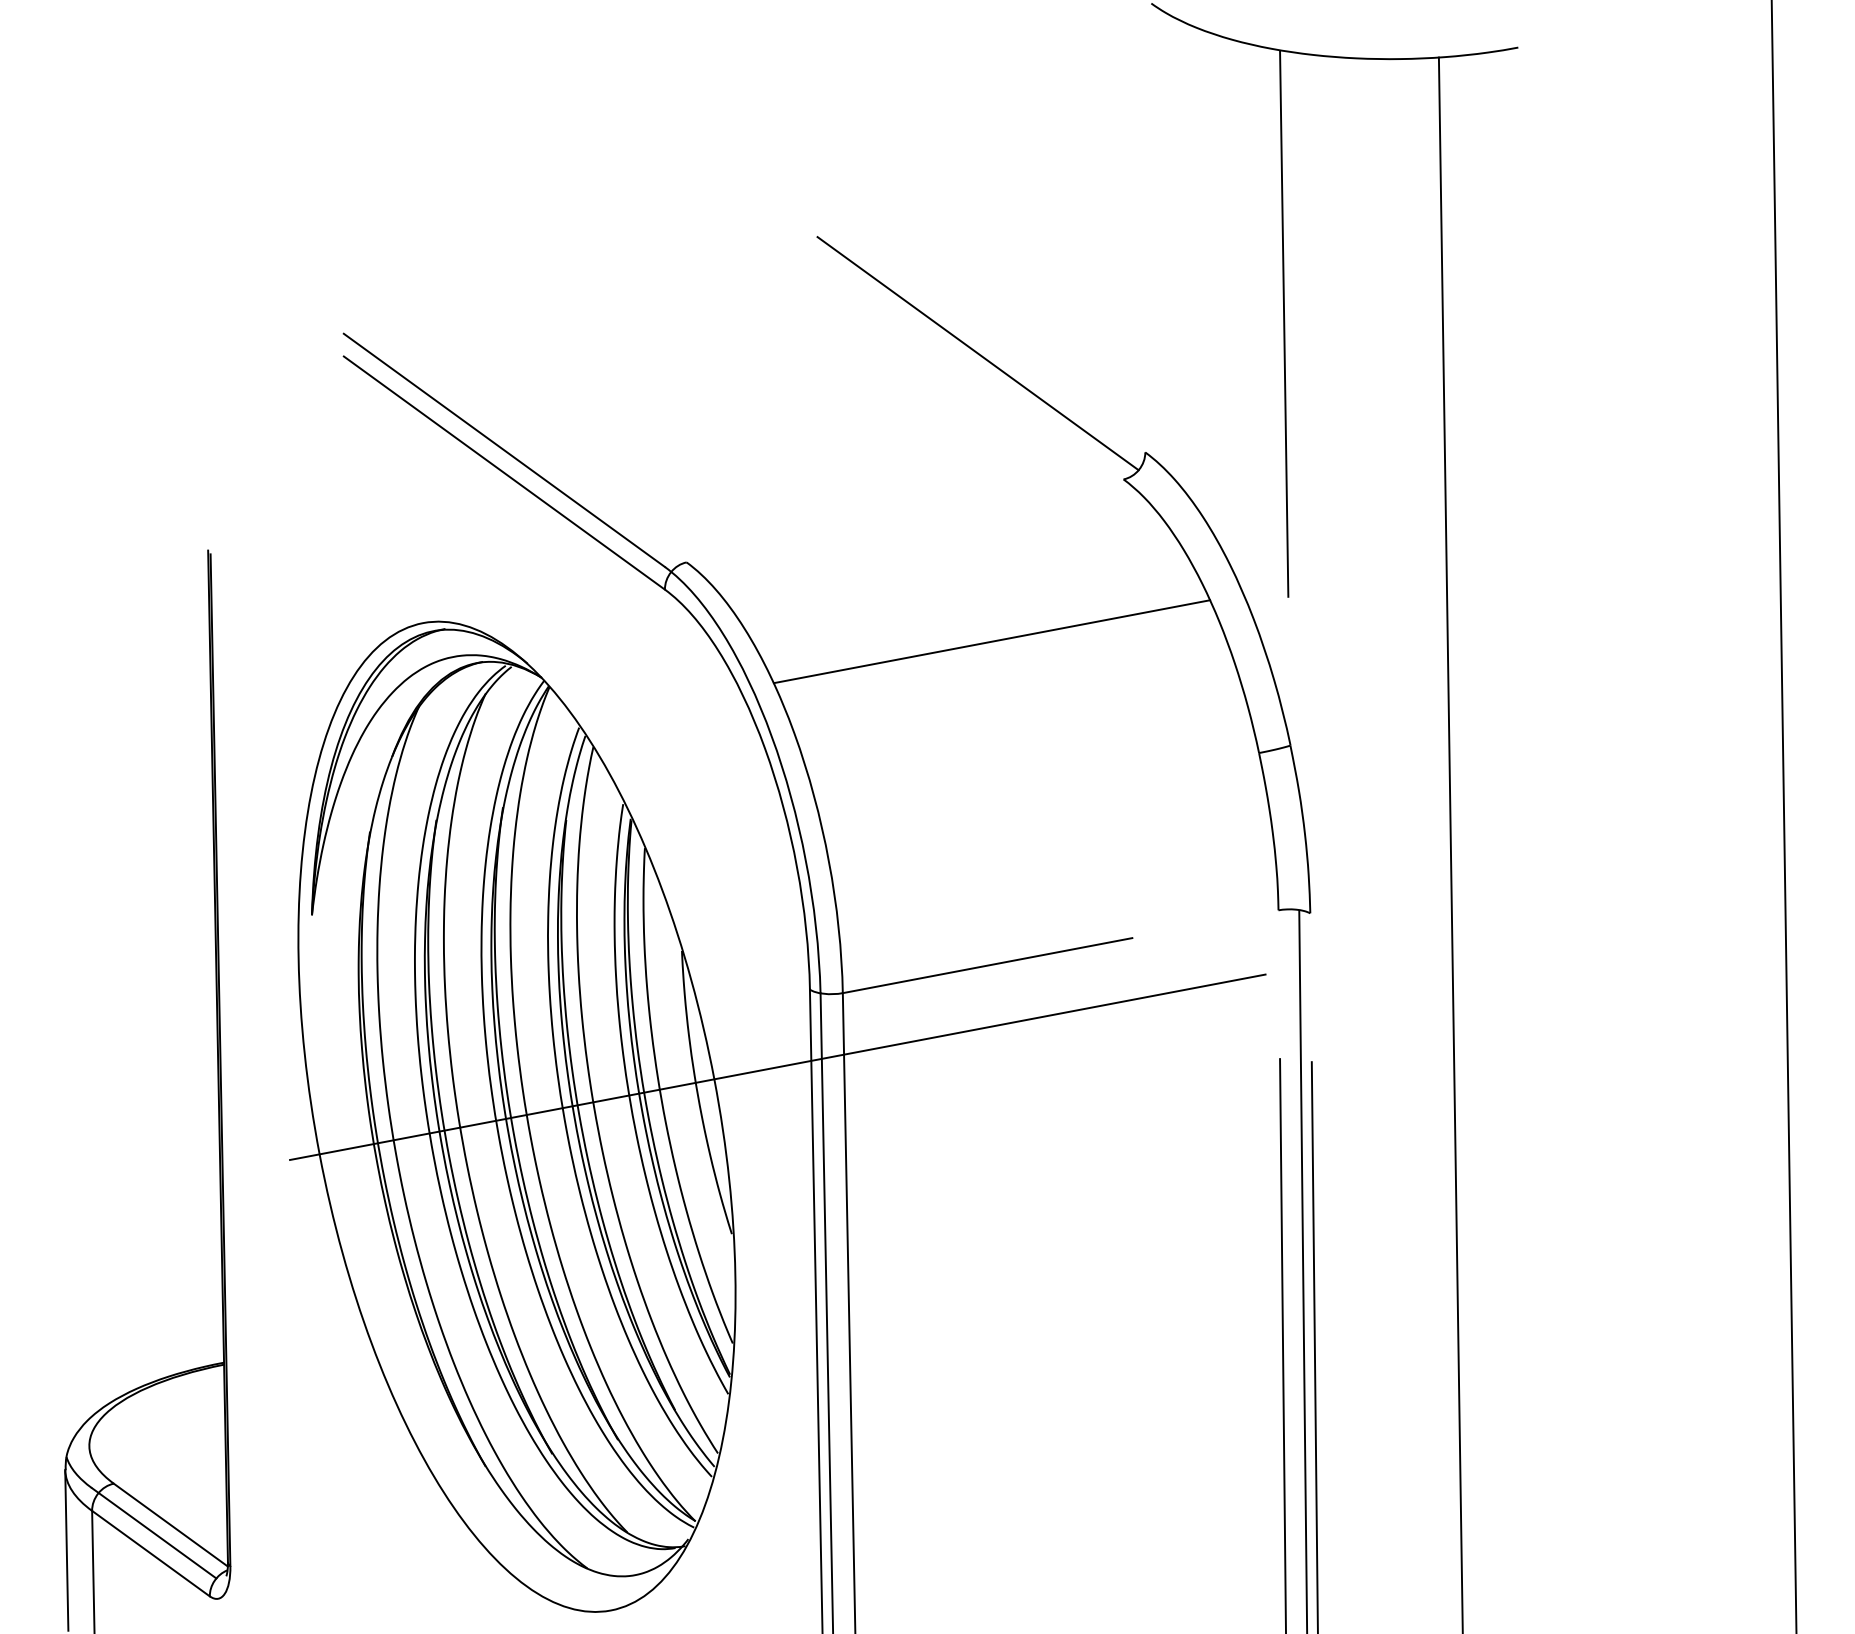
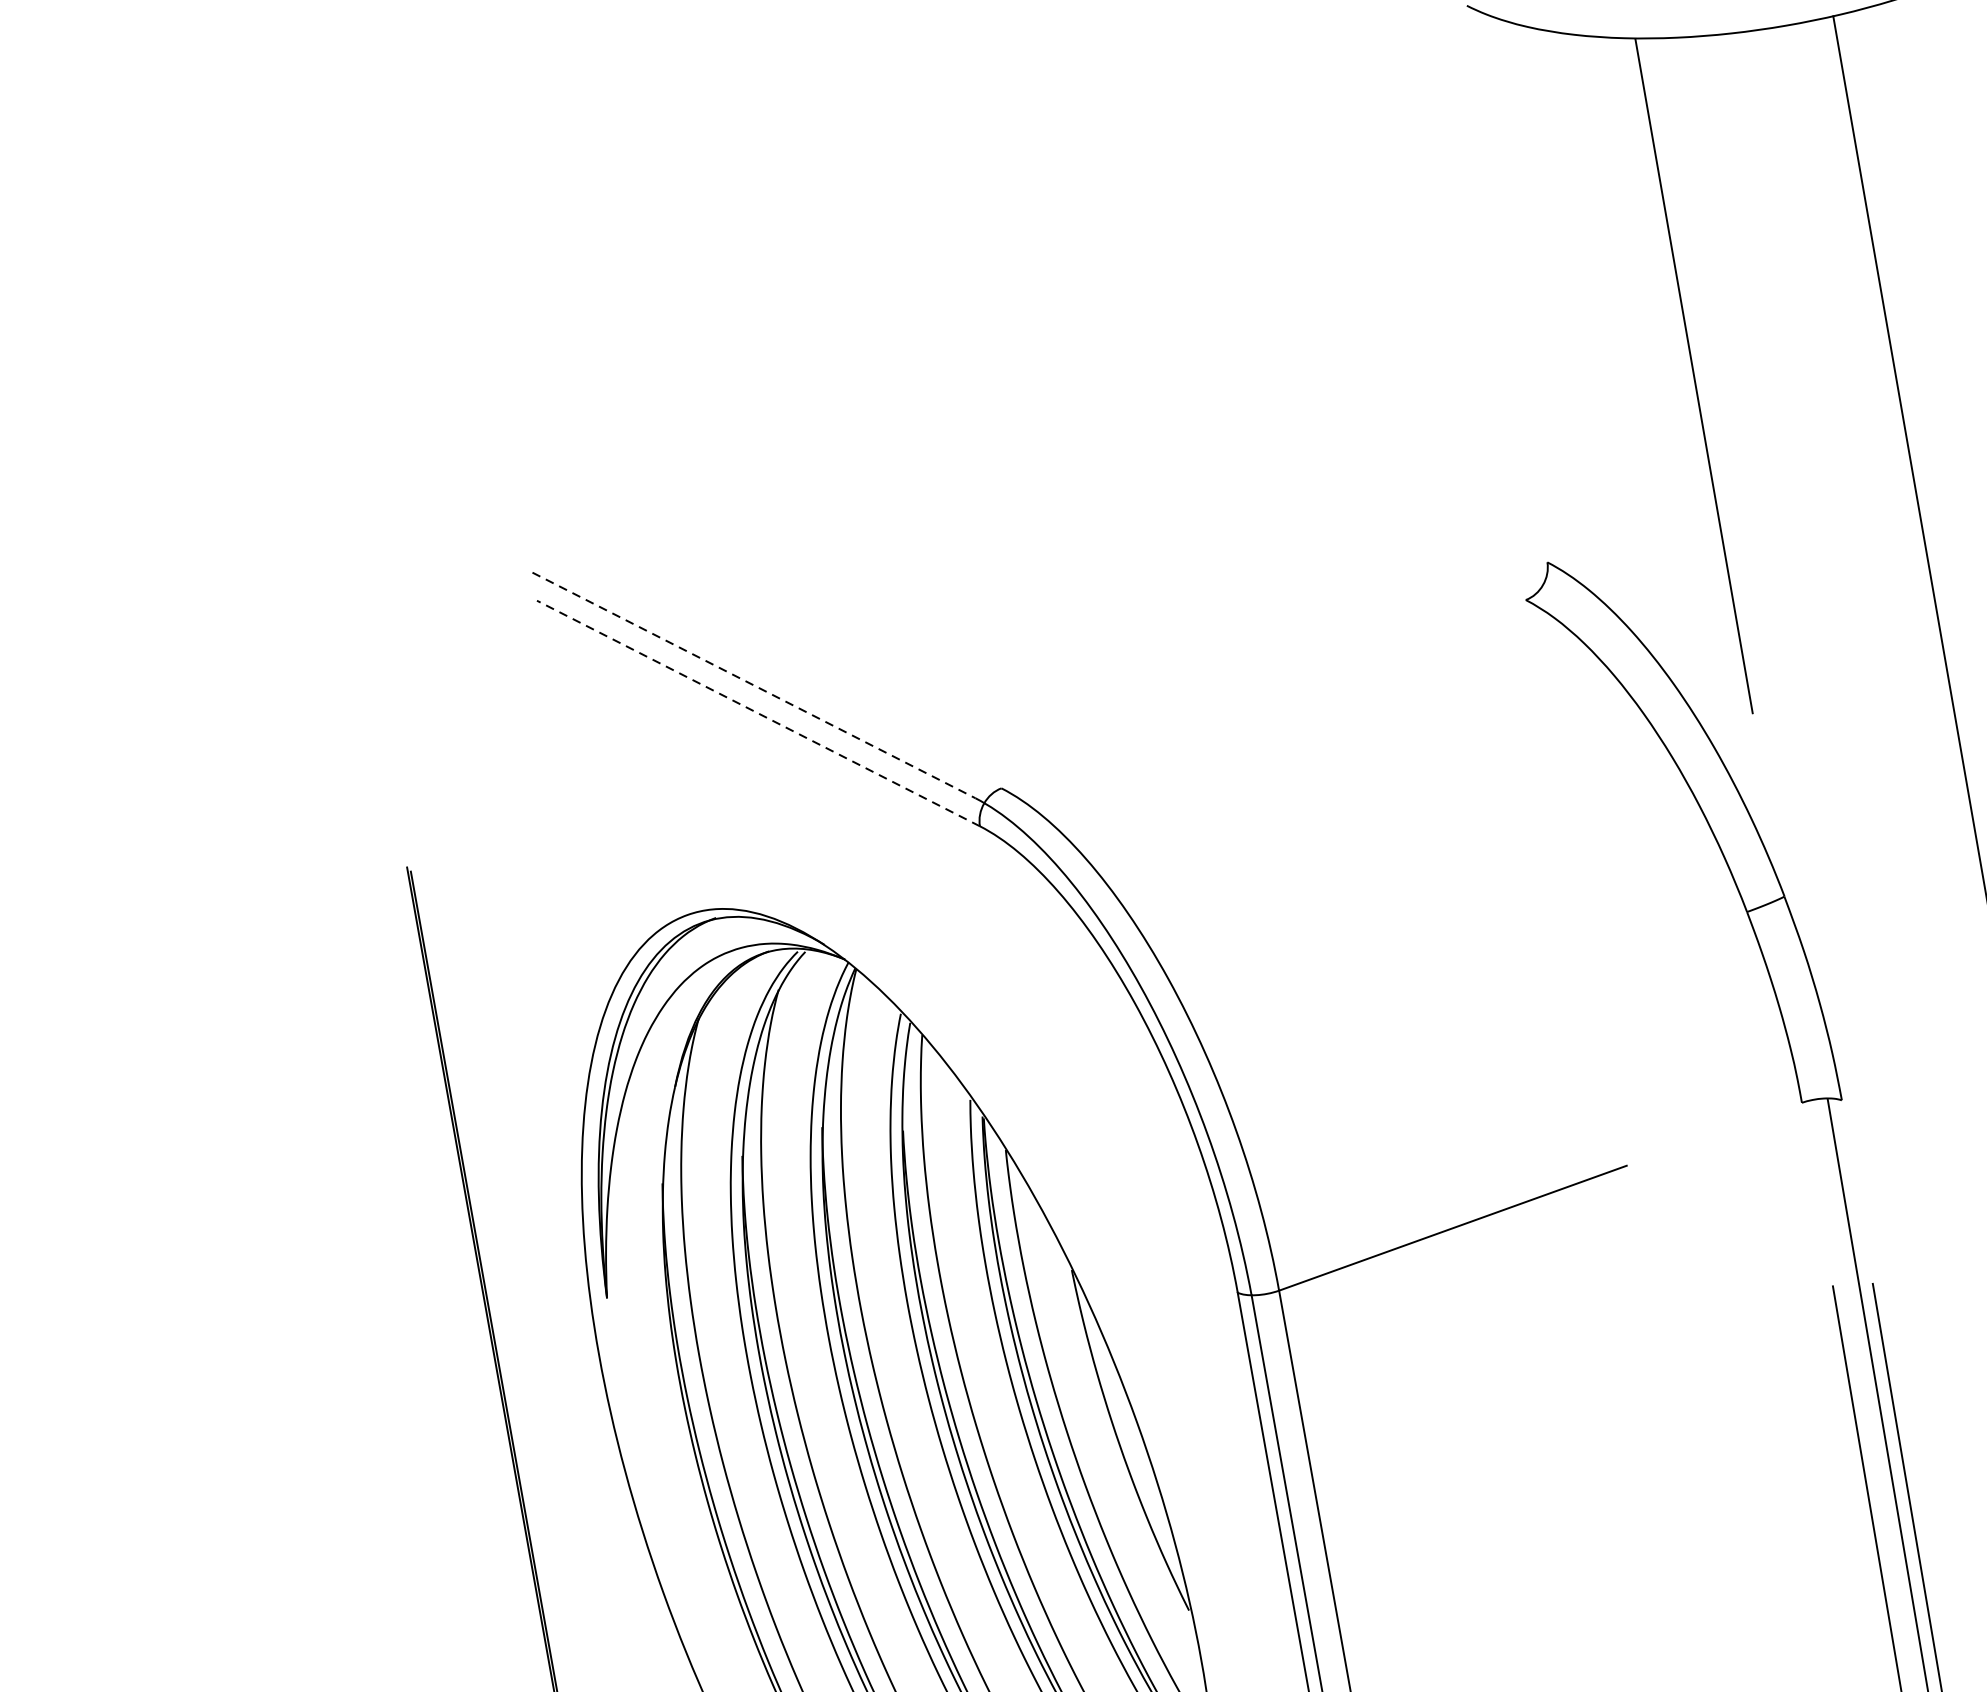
line: (977, 353) -> (1320, 472), removed
line: (504, 450) -> (754, 685), solid -> dashed
line: (504, 472) -> (758, 712), solid -> dashed
line: (991, 641) -> (1394, 826), removed
line: (777, 1067) -> (1212, 1395), removed

